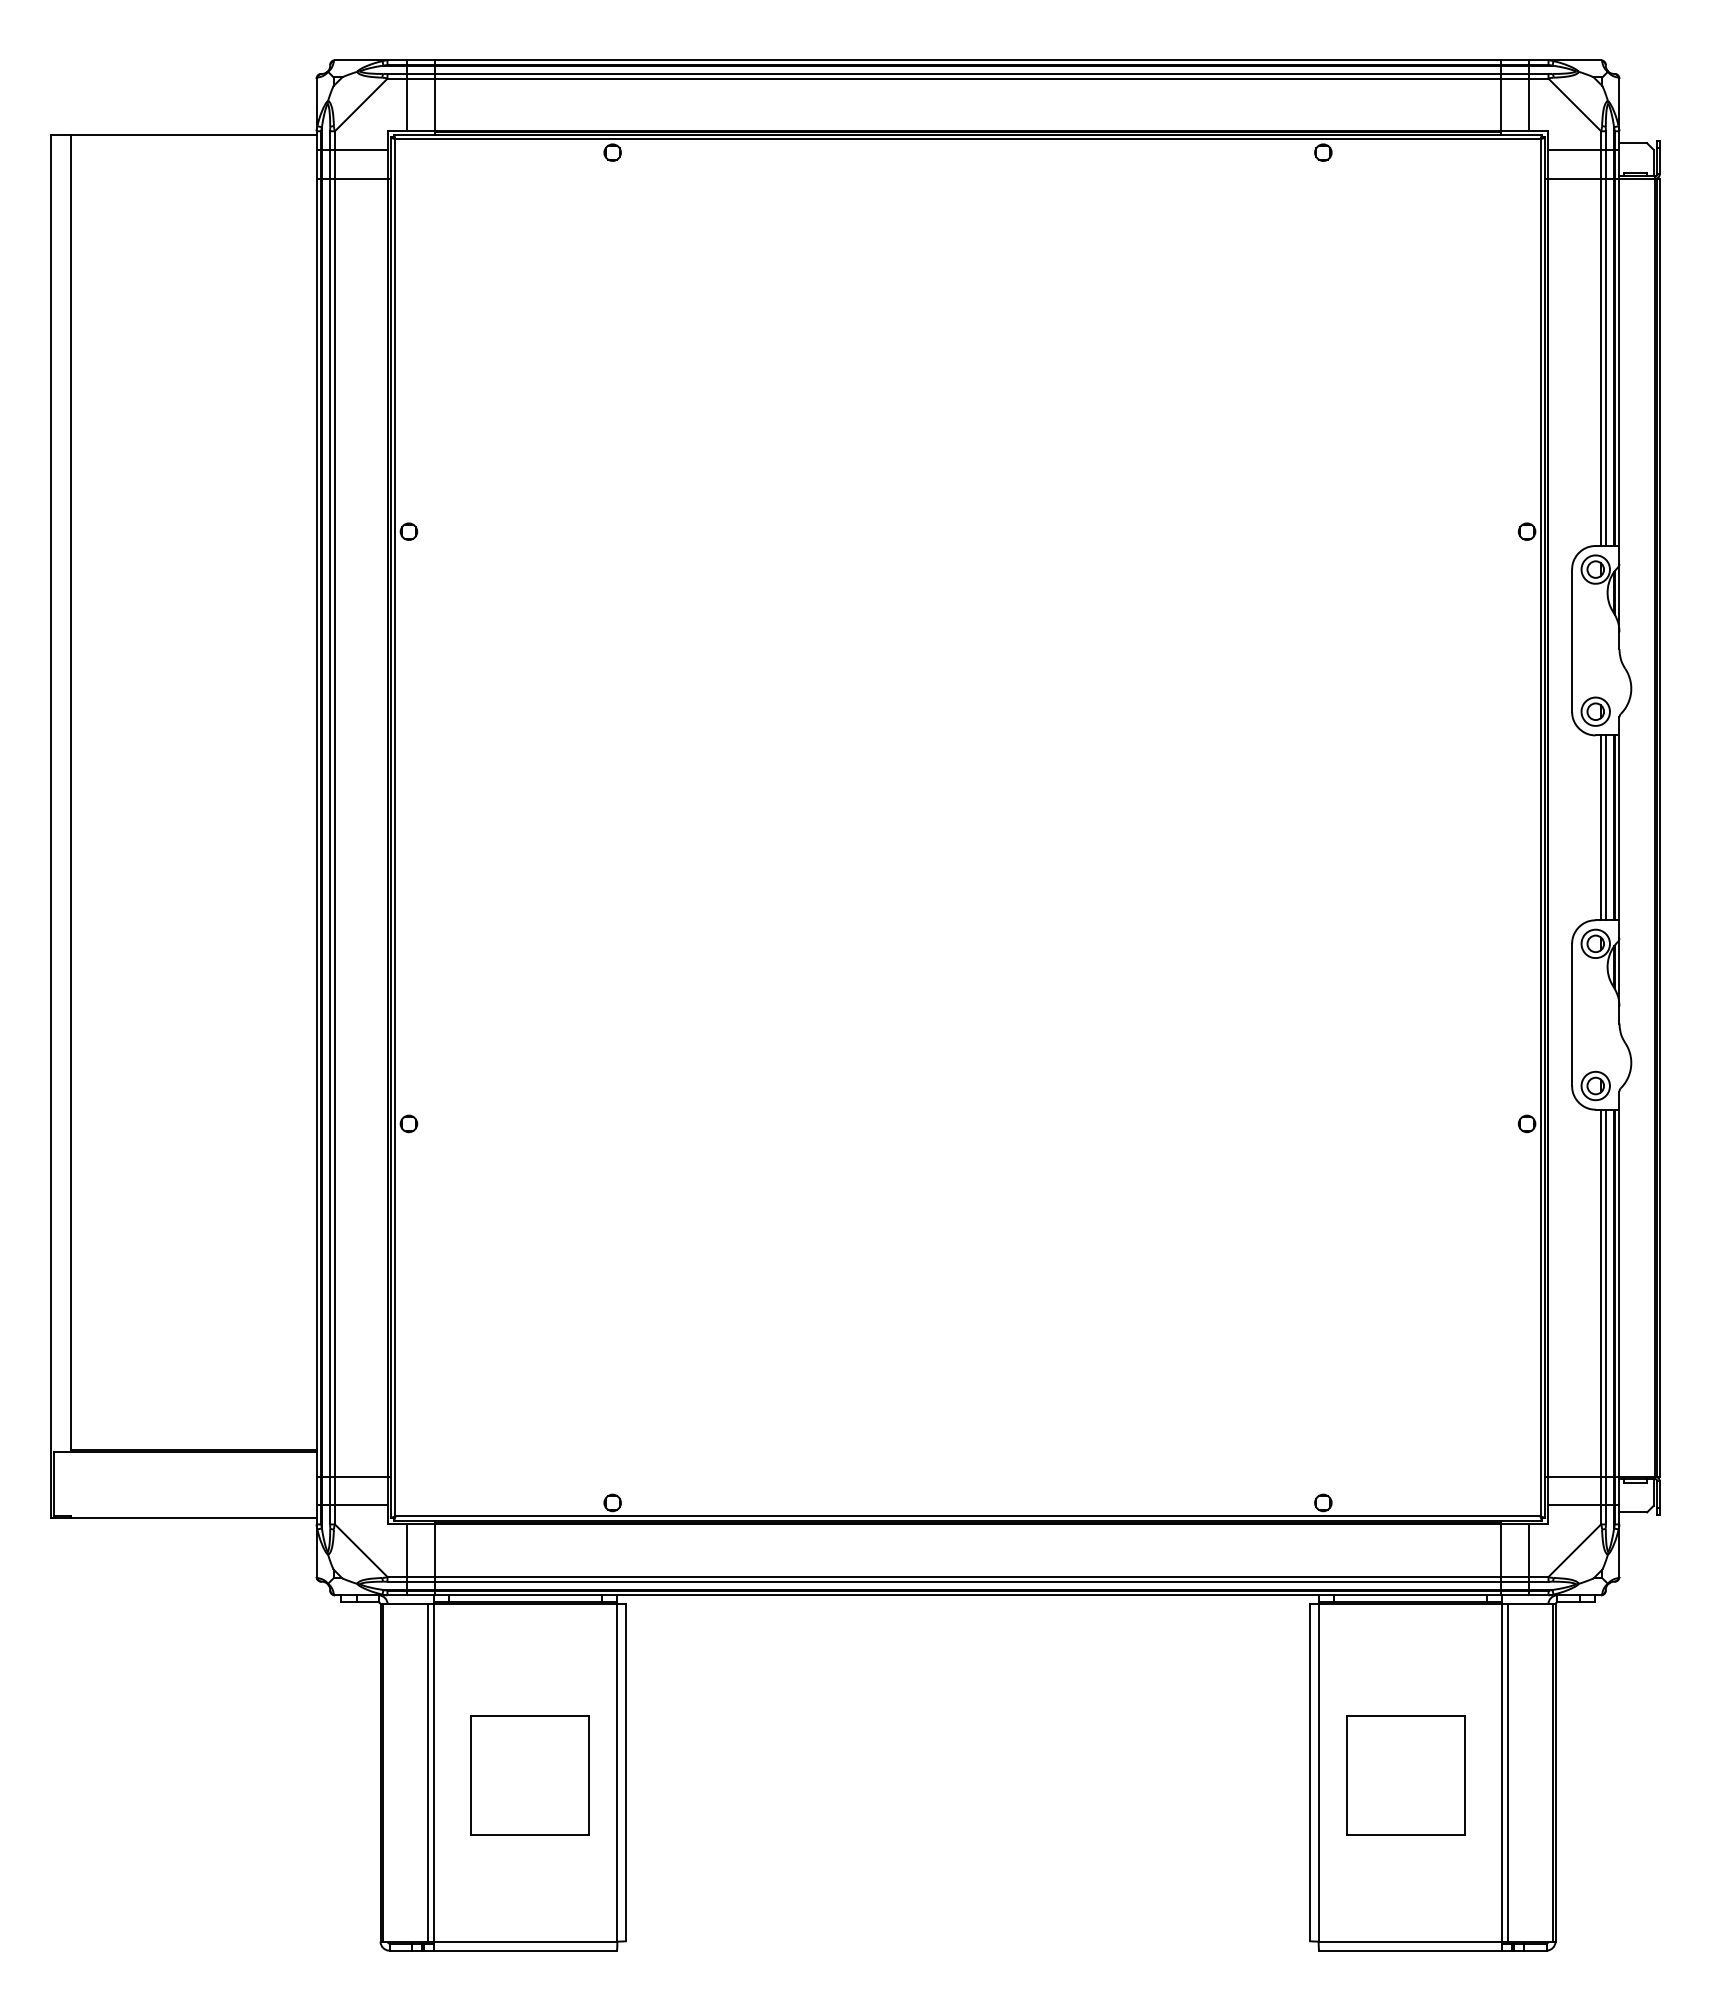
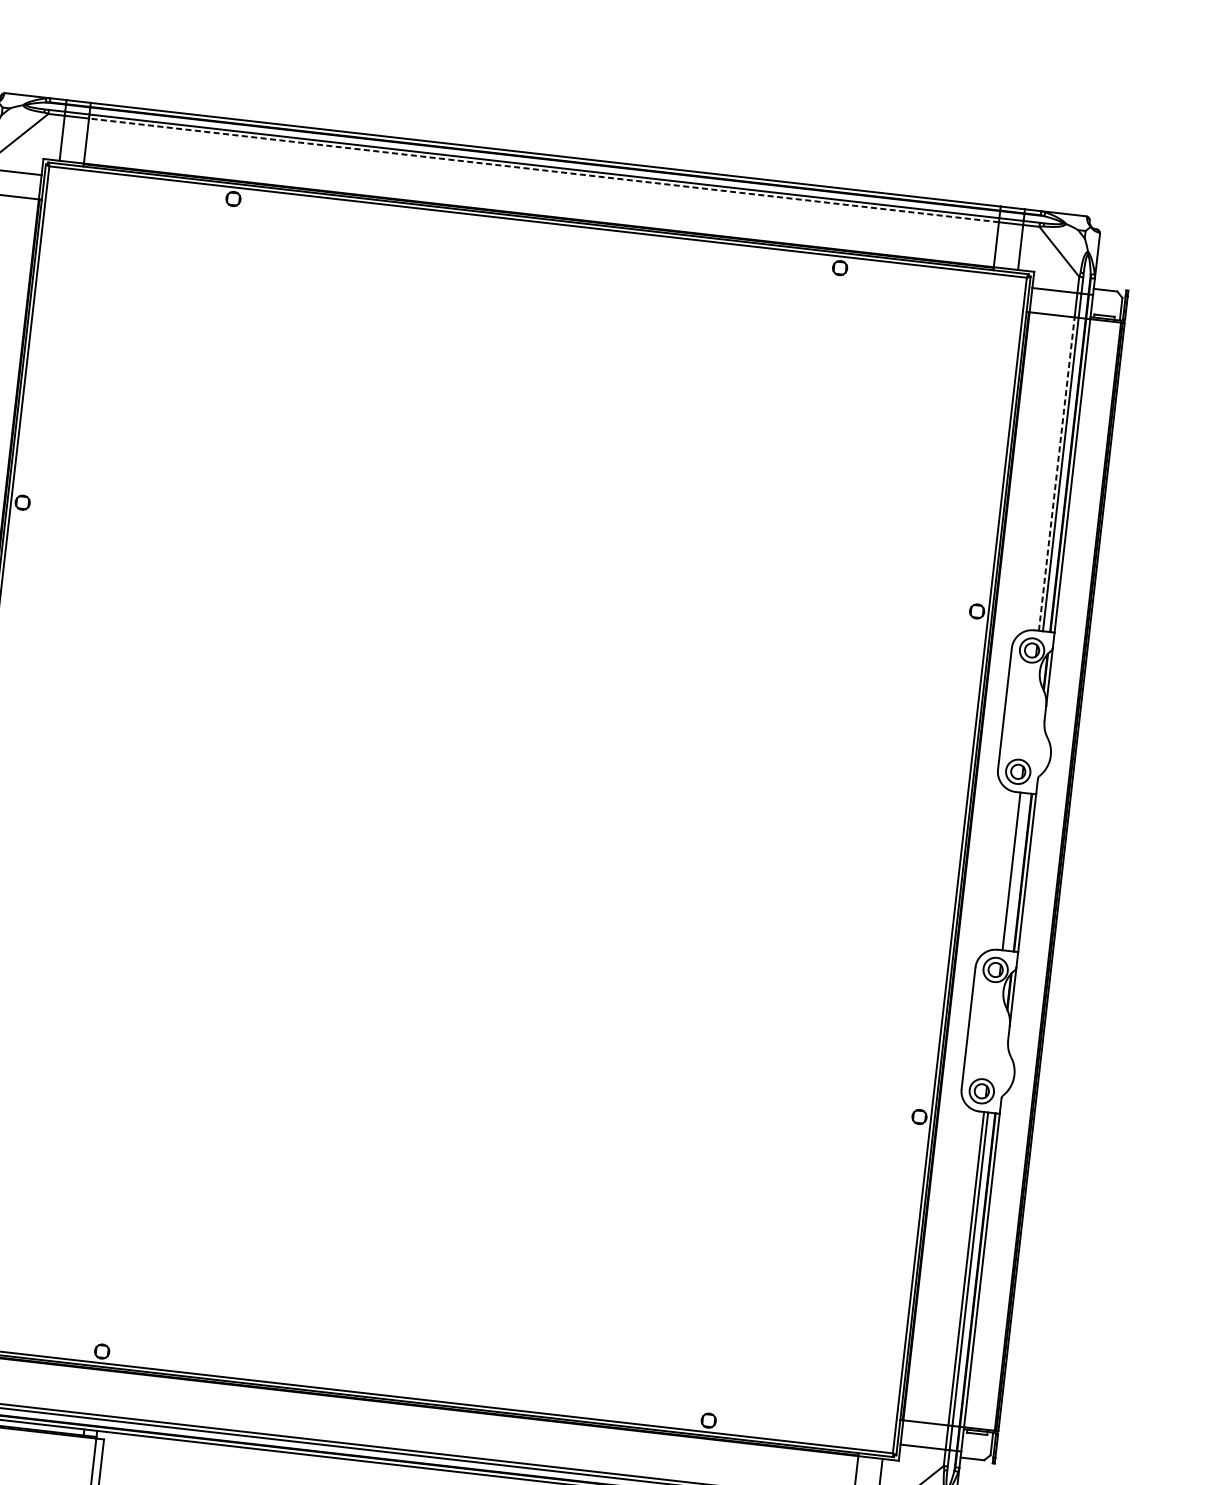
line: (968, 78) -> (544, 170), solid -> dashed
line: (1601, 362) -> (1057, 474), solid -> dashed
line: (1605, 827) -> (1015, 871), removed

